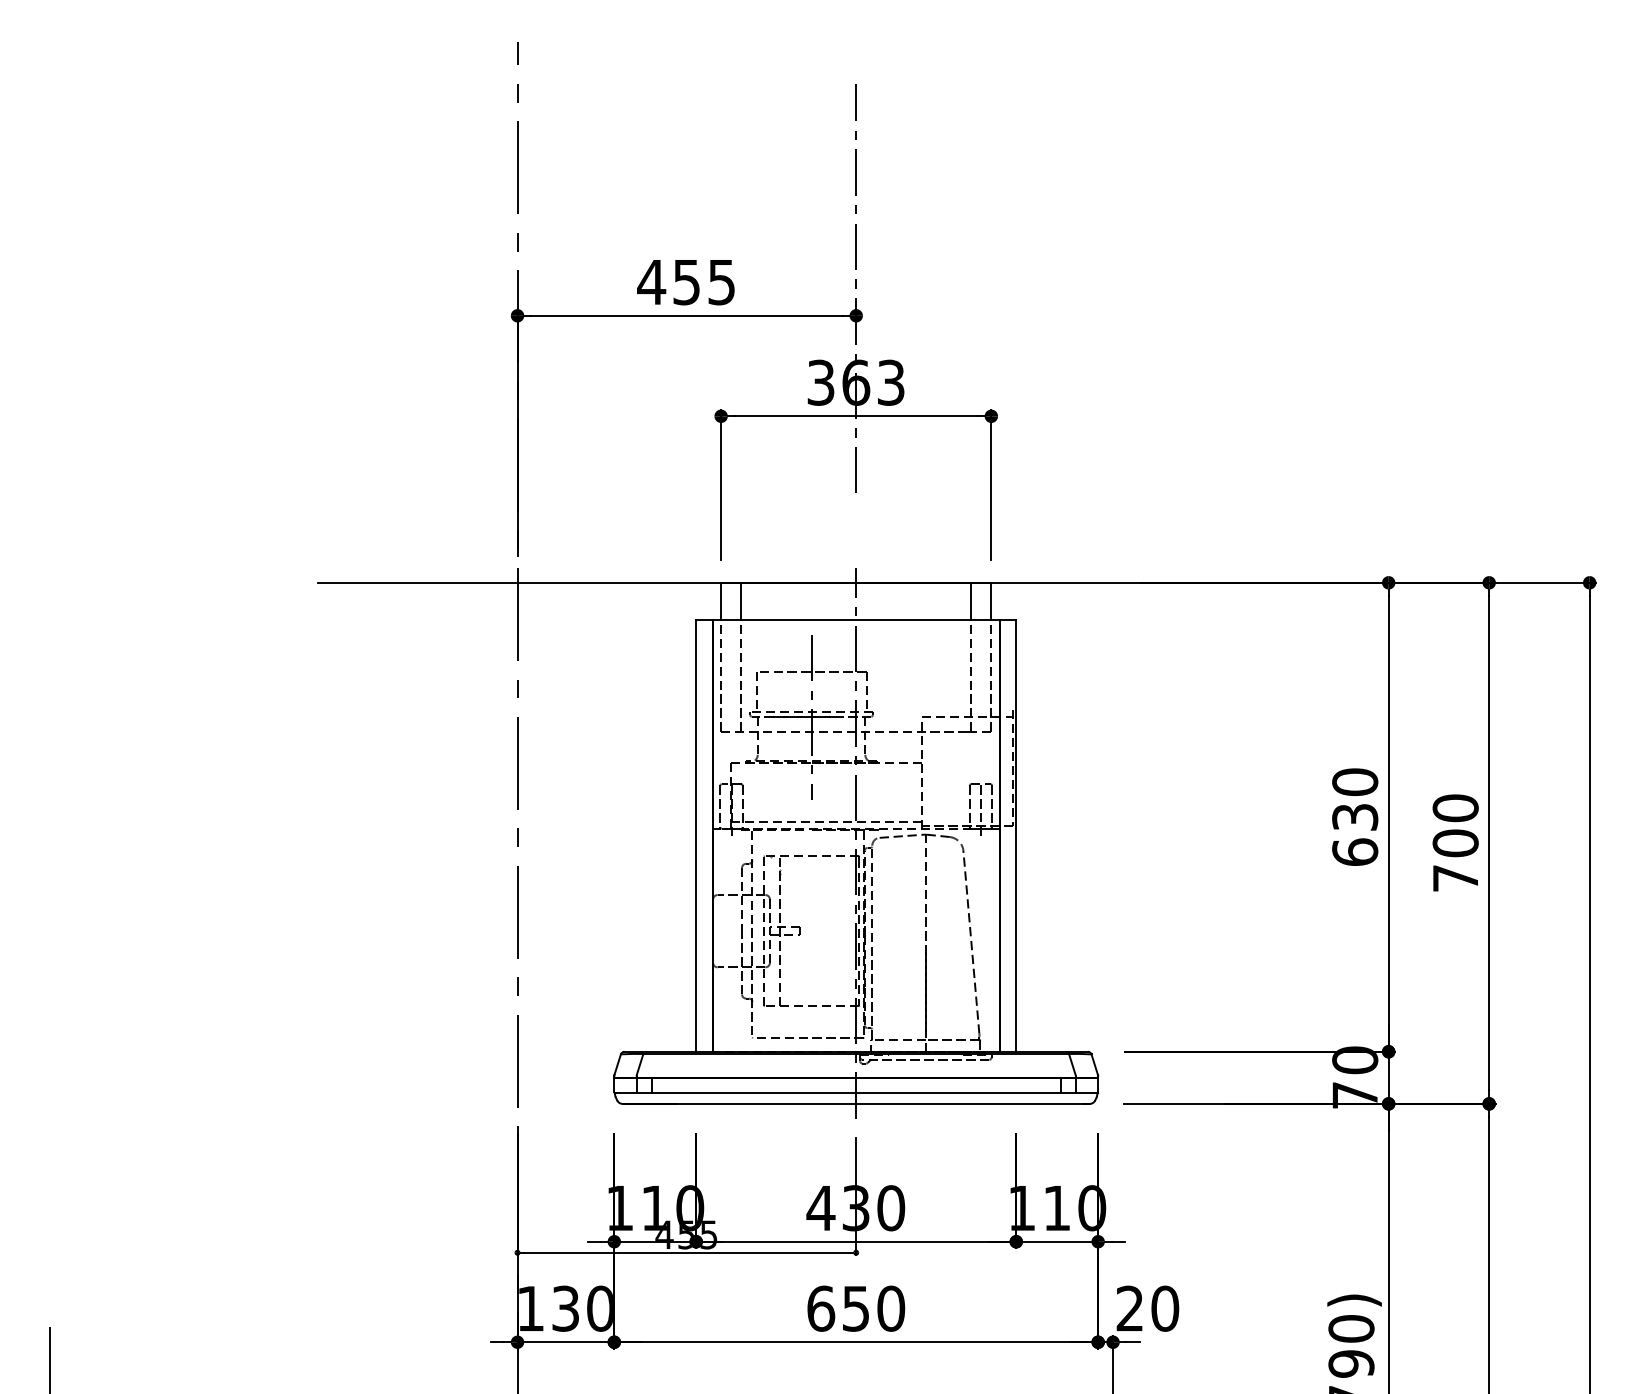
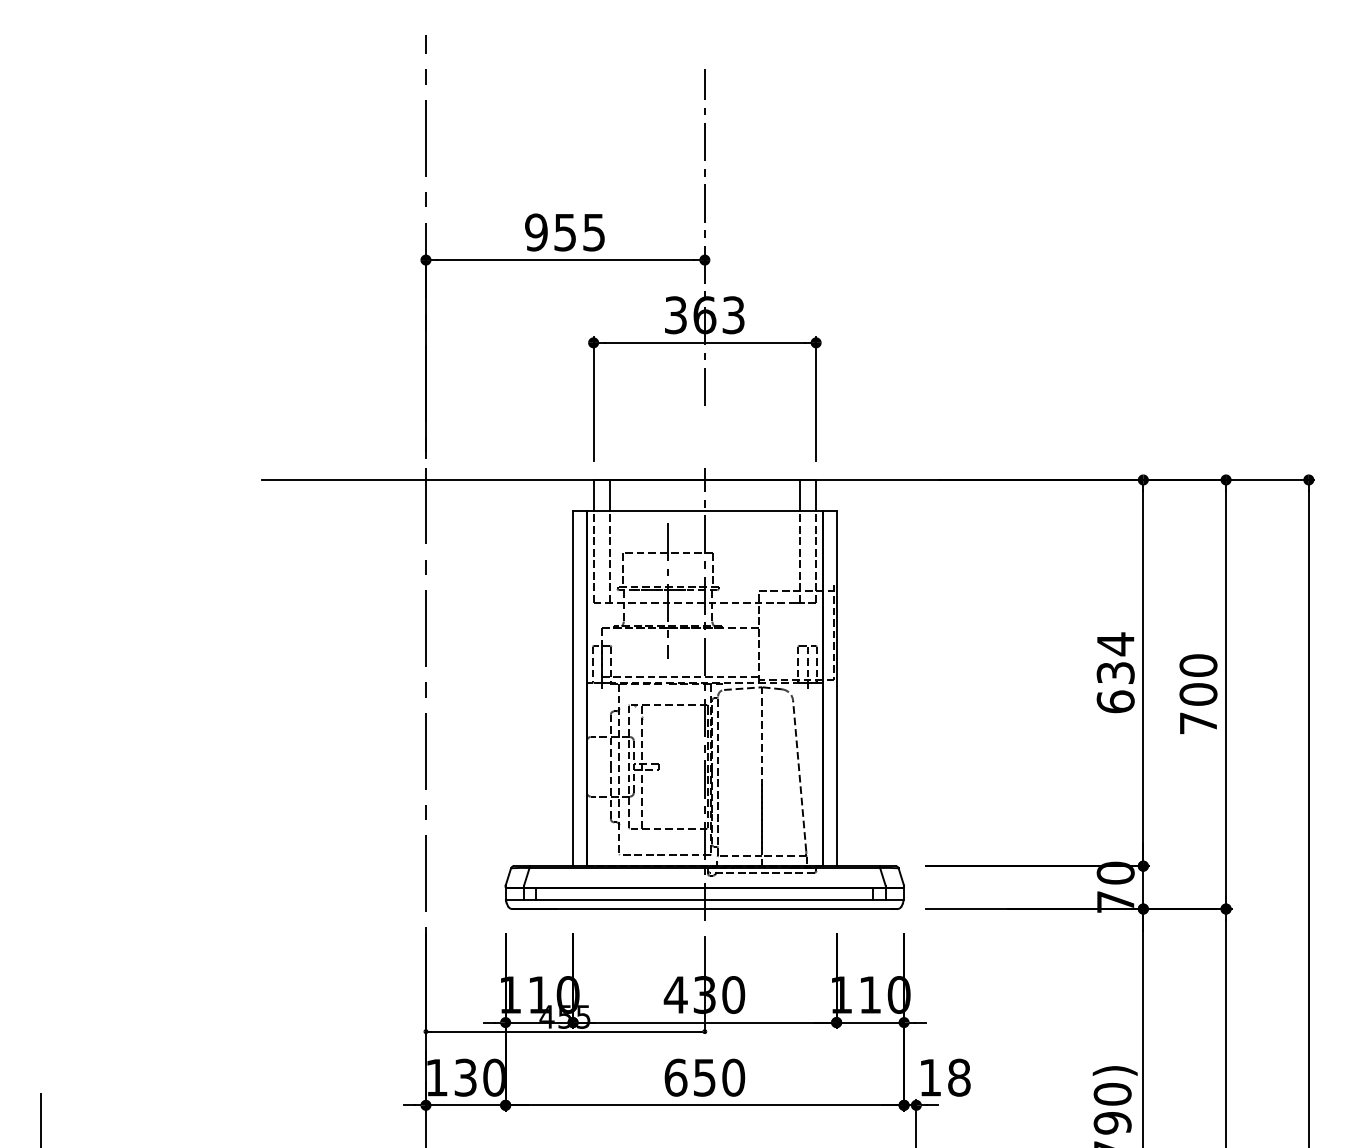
text: (651, 282) -> (536, 232), 455 -> 955
text: (1354, 782) -> (1115, 644), 630 -> 634
text: (1147, 1308) -> (944, 1077), 20 -> 18

